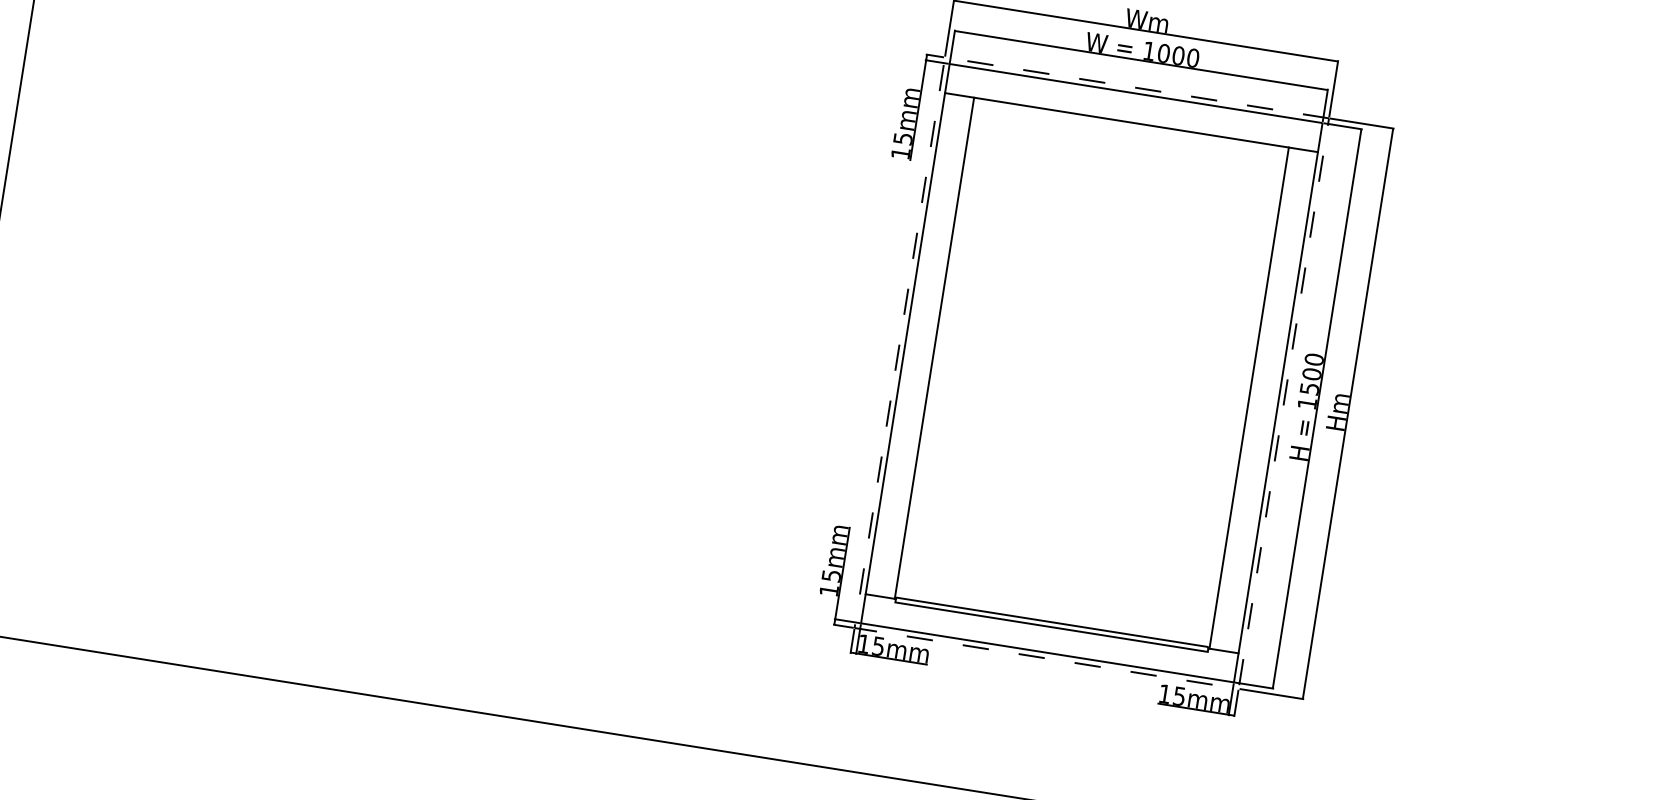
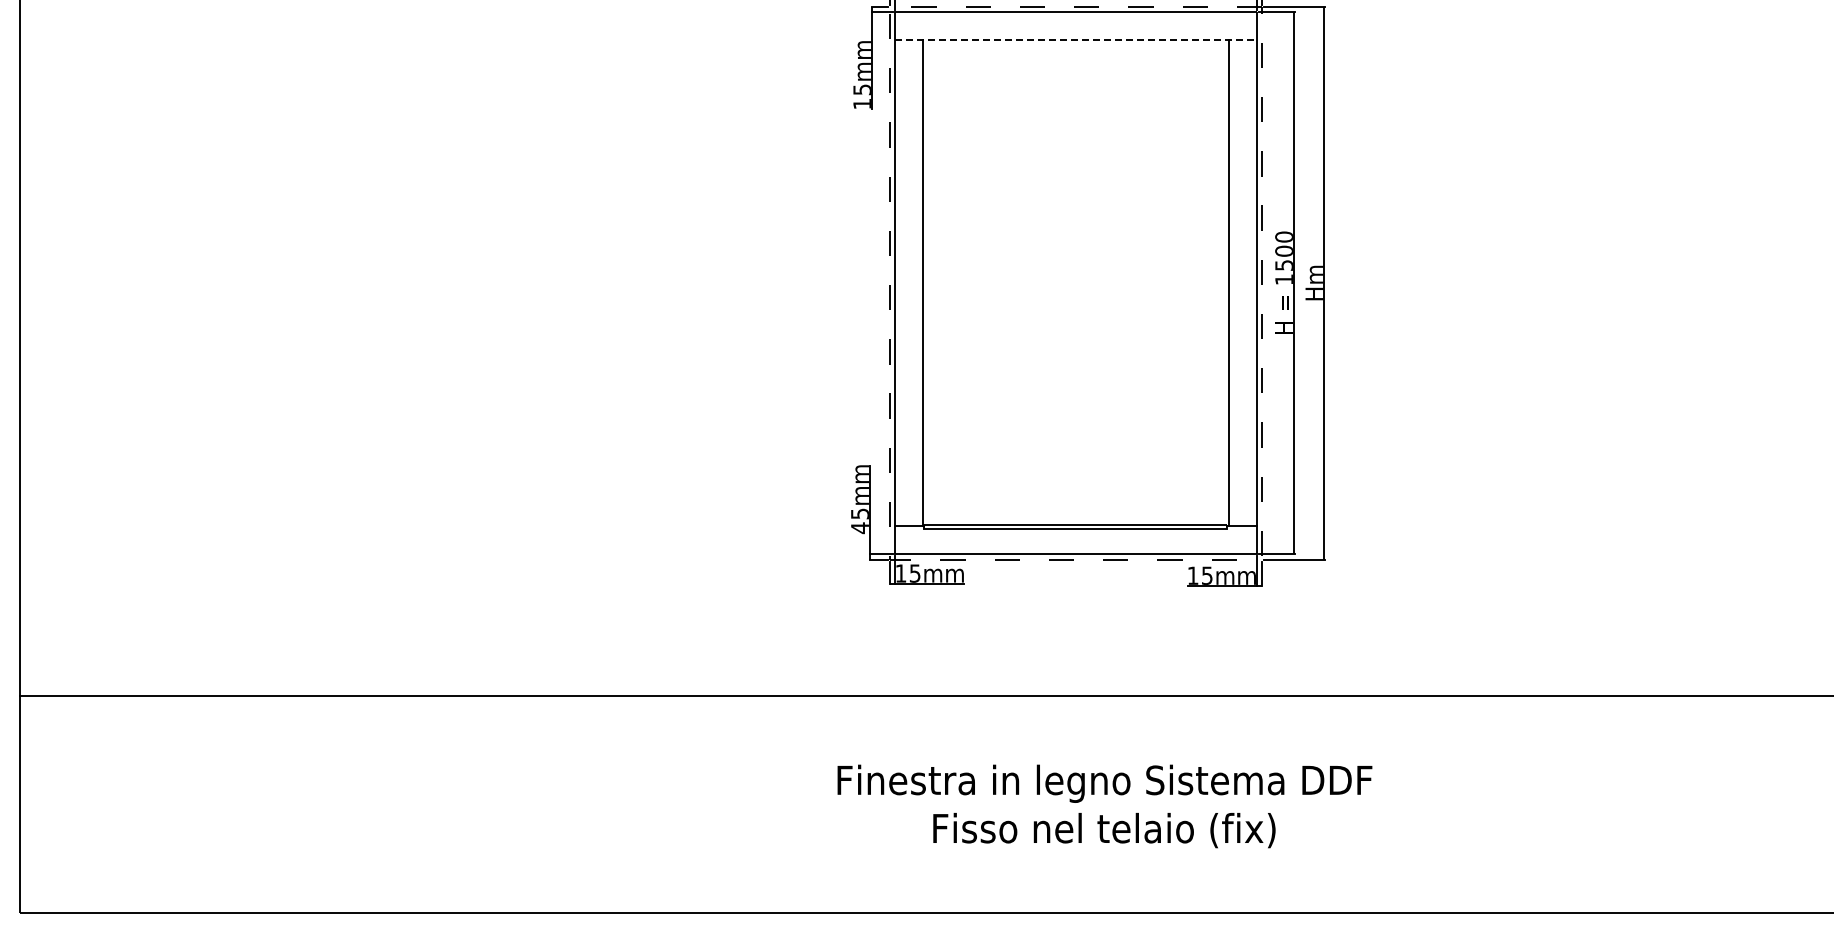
line: (1131, 122) -> (1075, 40), solid -> dashed
text: (828, 590) -> (859, 528), 15mm -> 45mm

